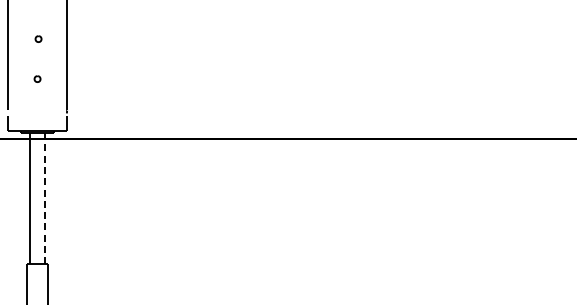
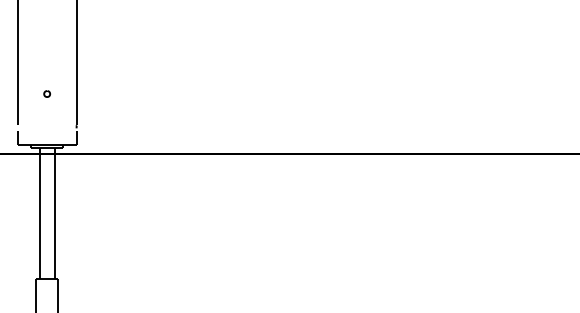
part: (37, 38) -> (47, 53), removed
line: (44, 198) -> (54, 213), dashed -> solid

